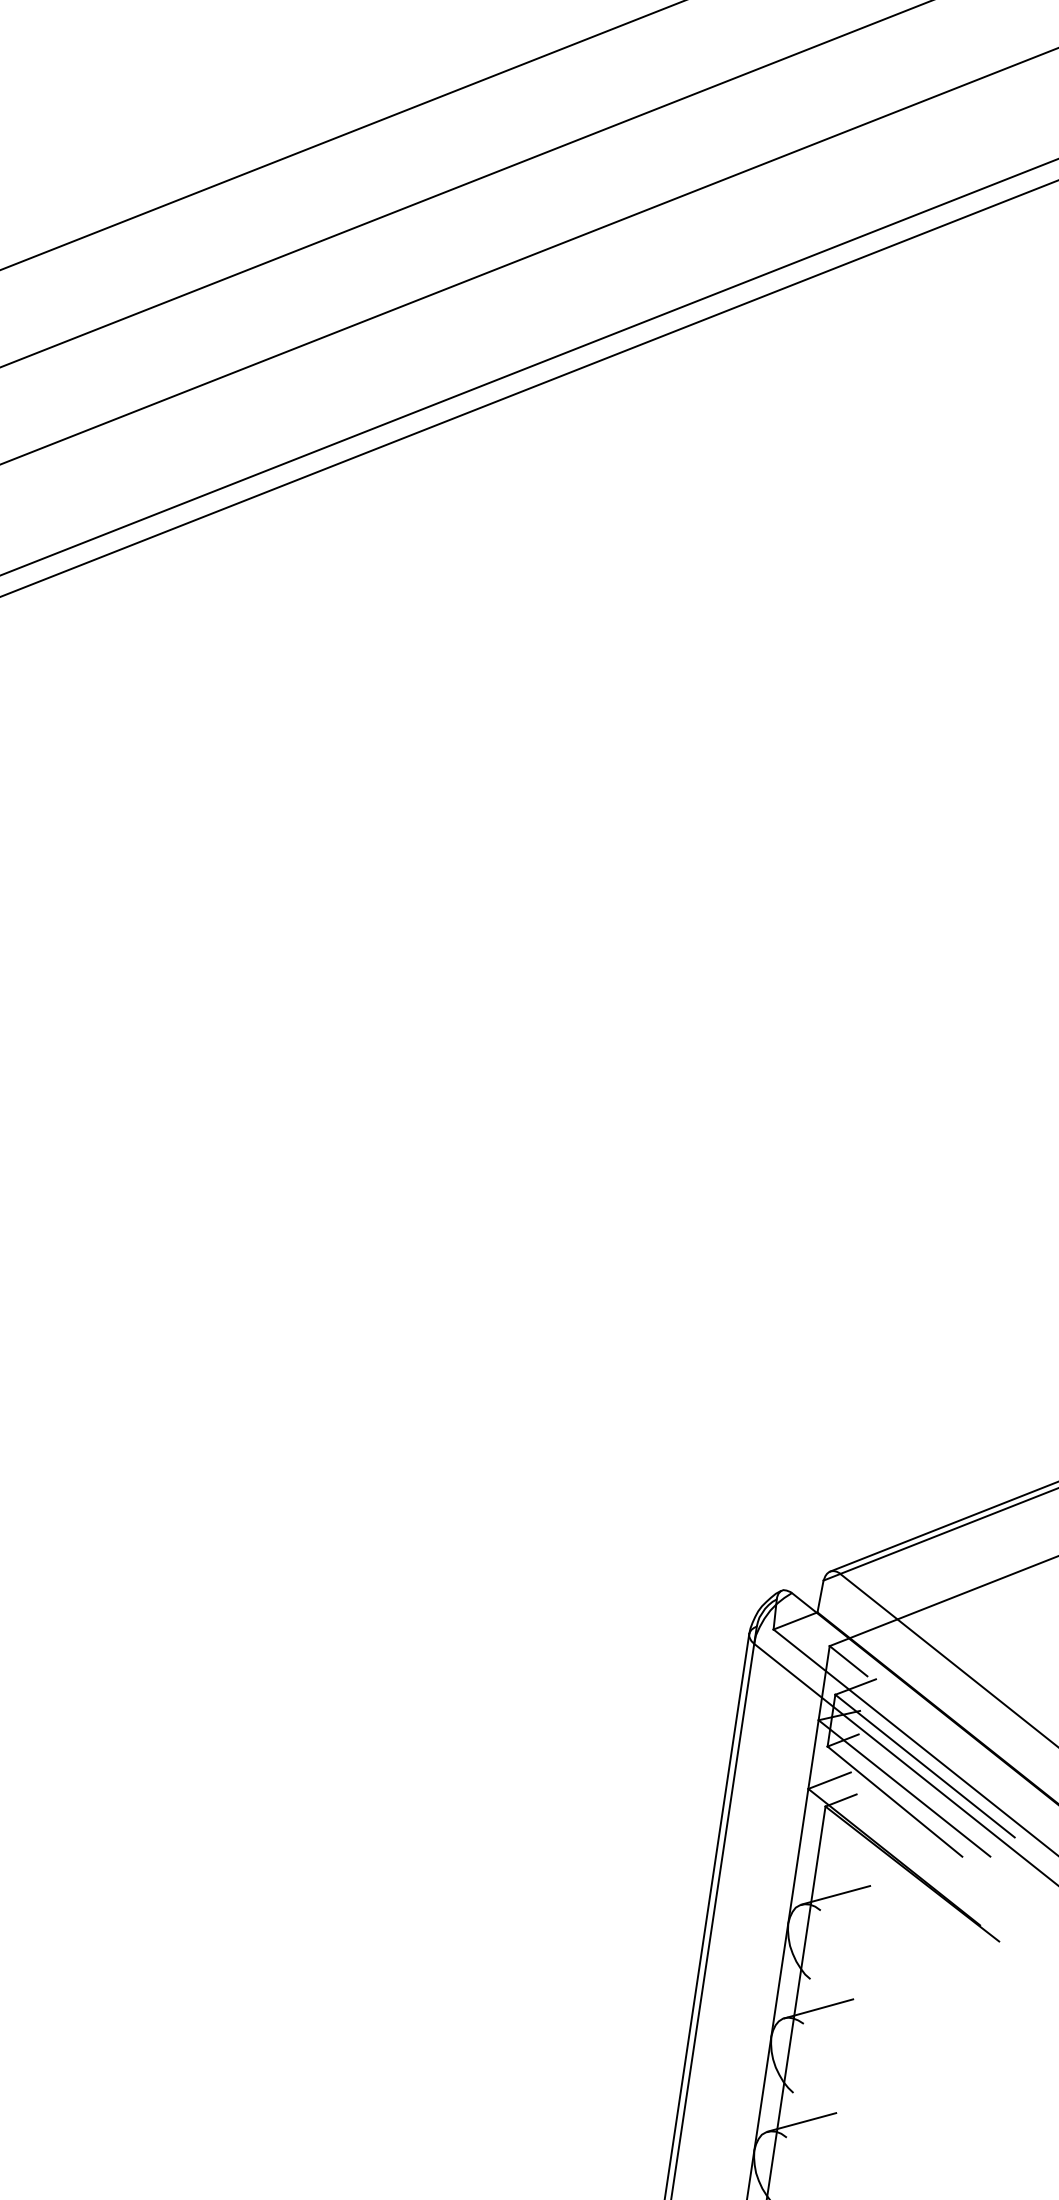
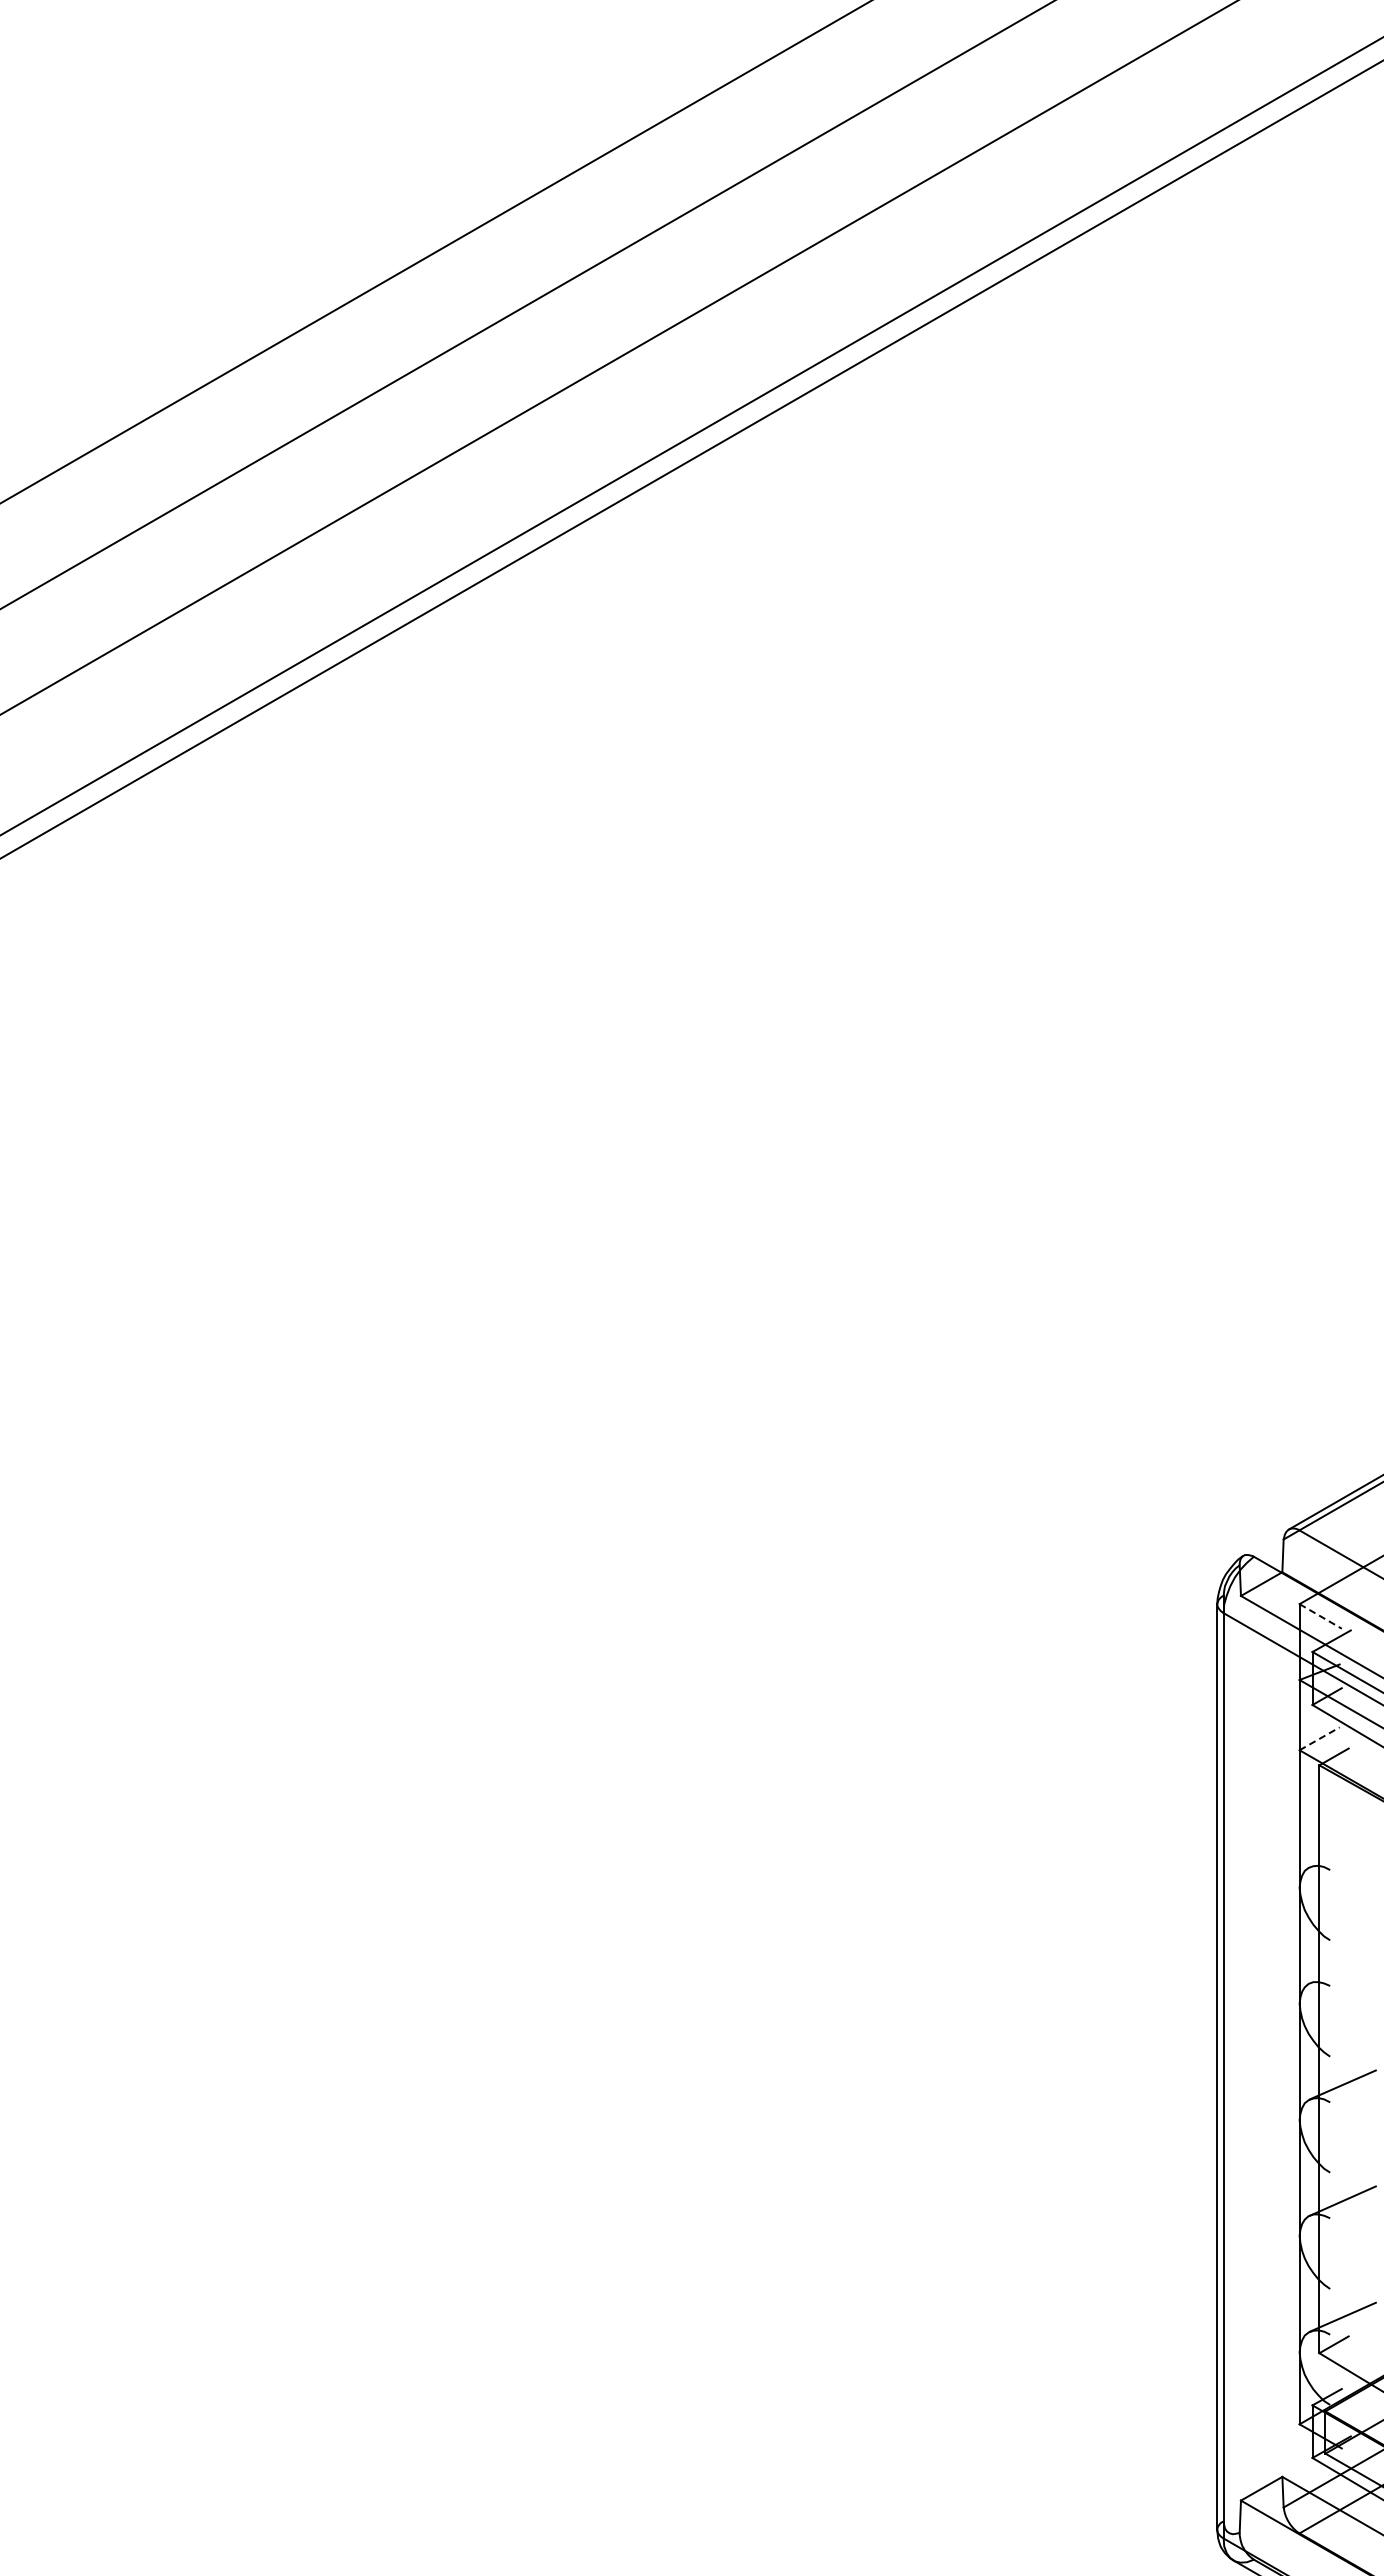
line: (849, 1661) -> (1321, 1616), solid -> dashed
line: (830, 1780) -> (1320, 1738), solid -> dashed
line: (835, 1895) -> (1342, 1852), removed
line: (818, 2008) -> (1342, 1968), removed

